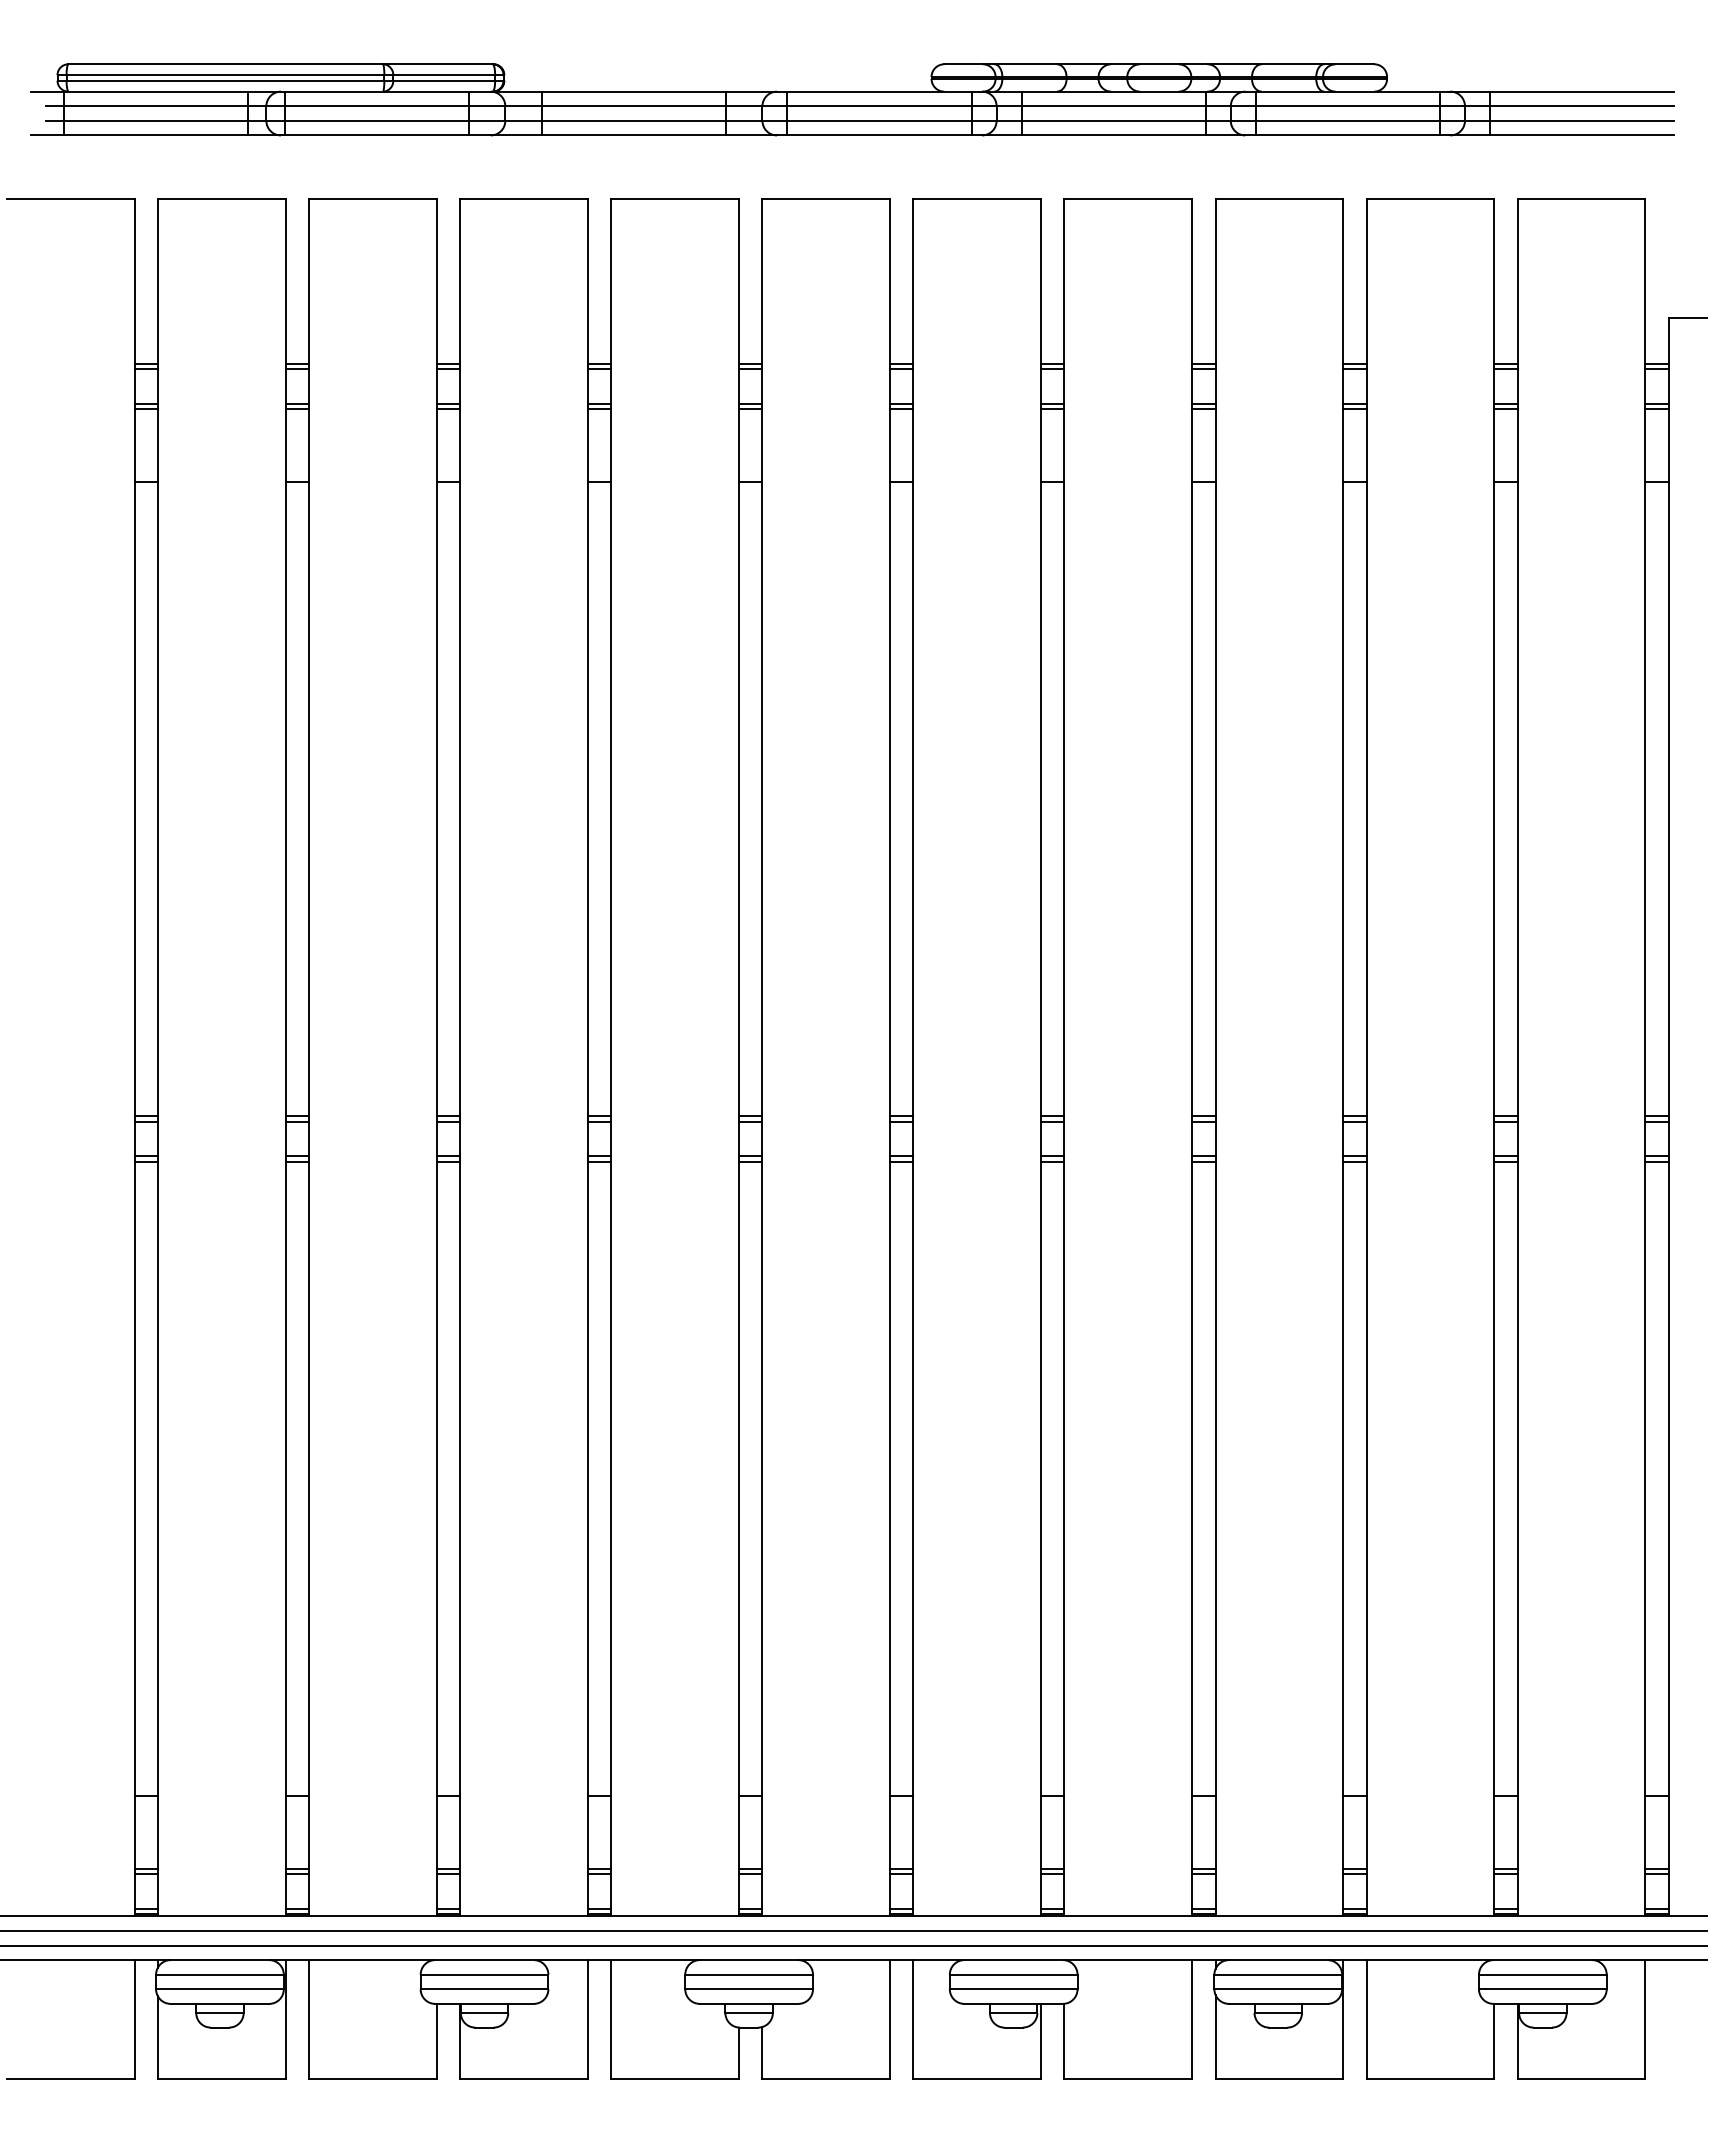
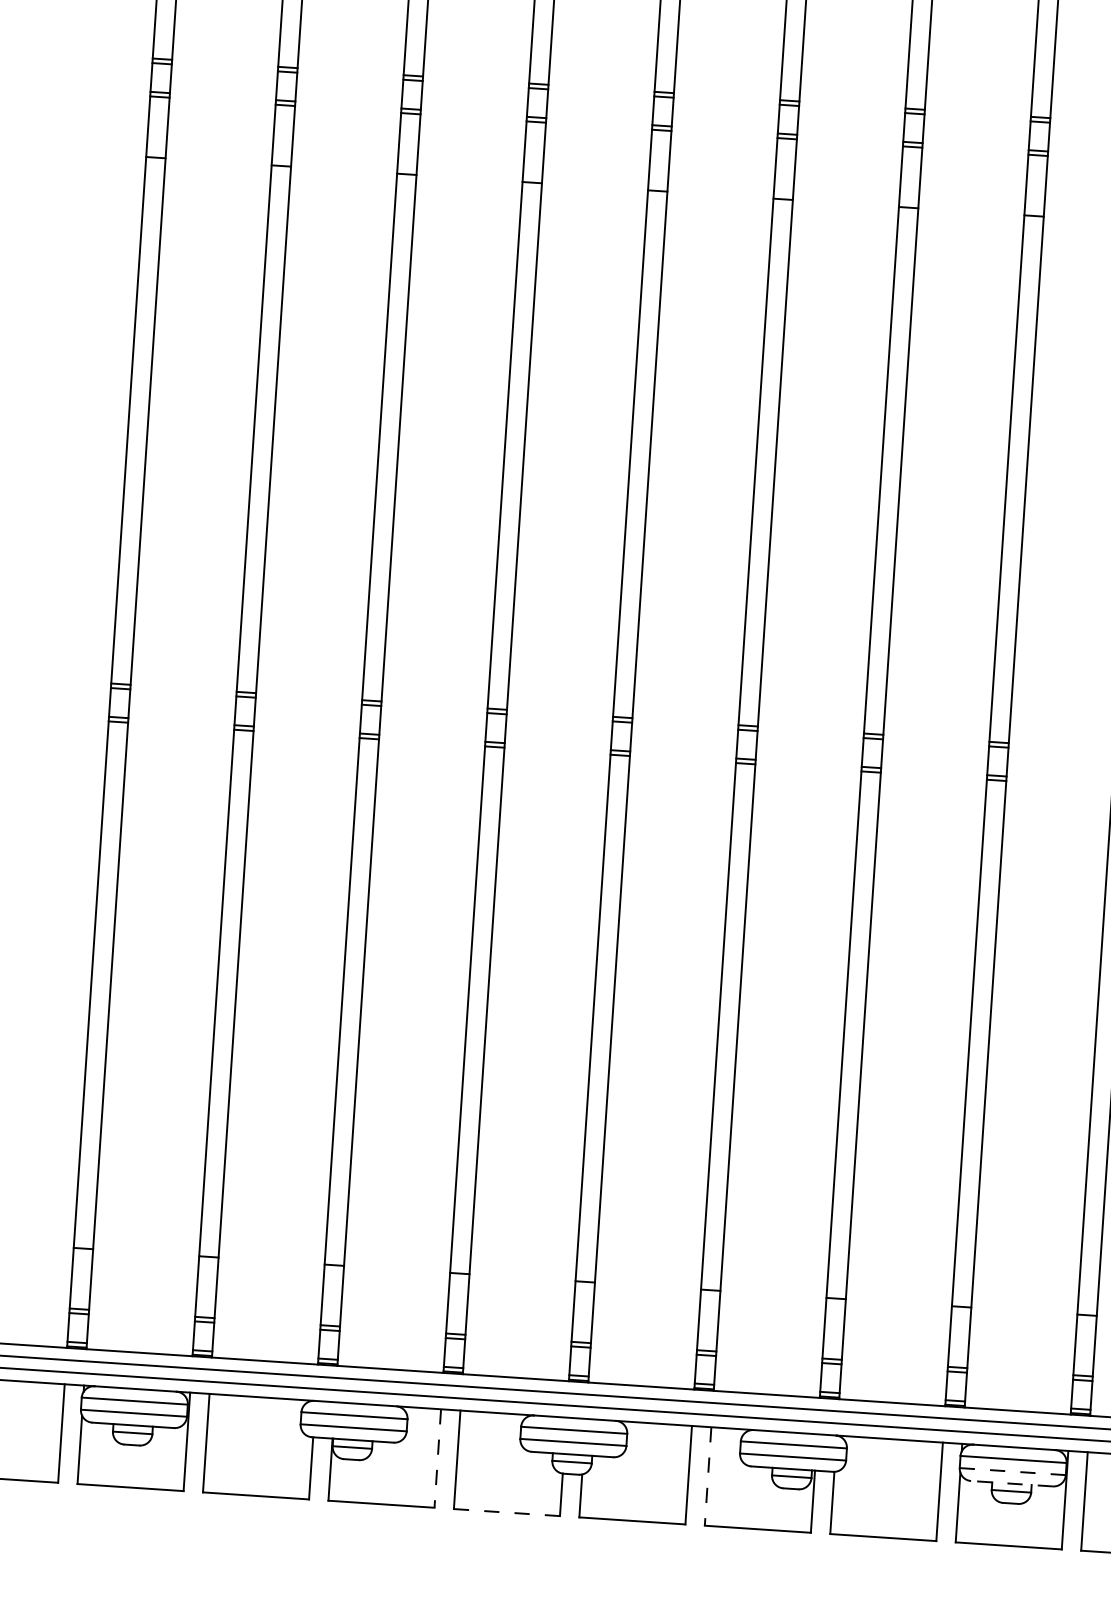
line: (1278, 1989) -> (1012, 1471), solid -> dashed
line: (1277, 2003) -> (1011, 1483), solid -> dashed
line: (587, 2019) -> (437, 1458), solid -> dashed
line: (913, 2019) -> (708, 1476), solid -> dashed
line: (675, 2078) -> (507, 1512), solid -> dashed

